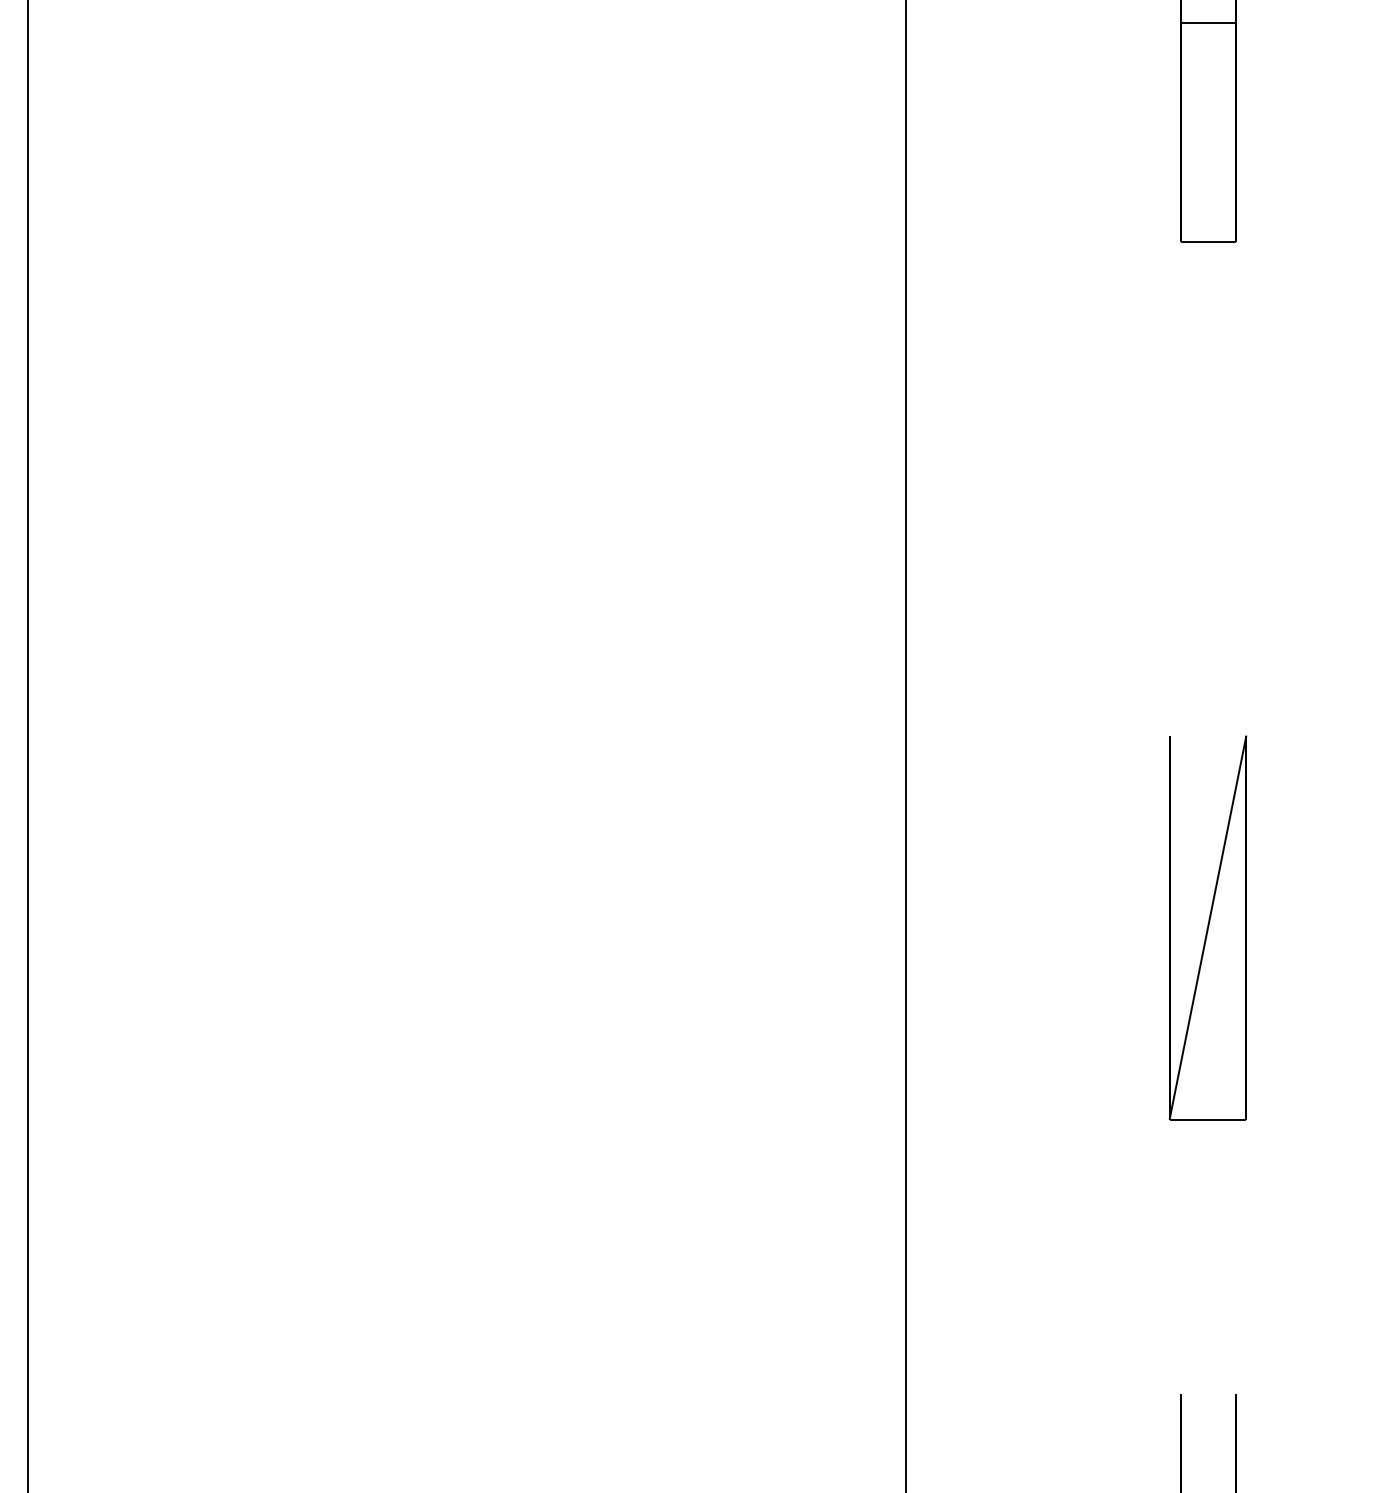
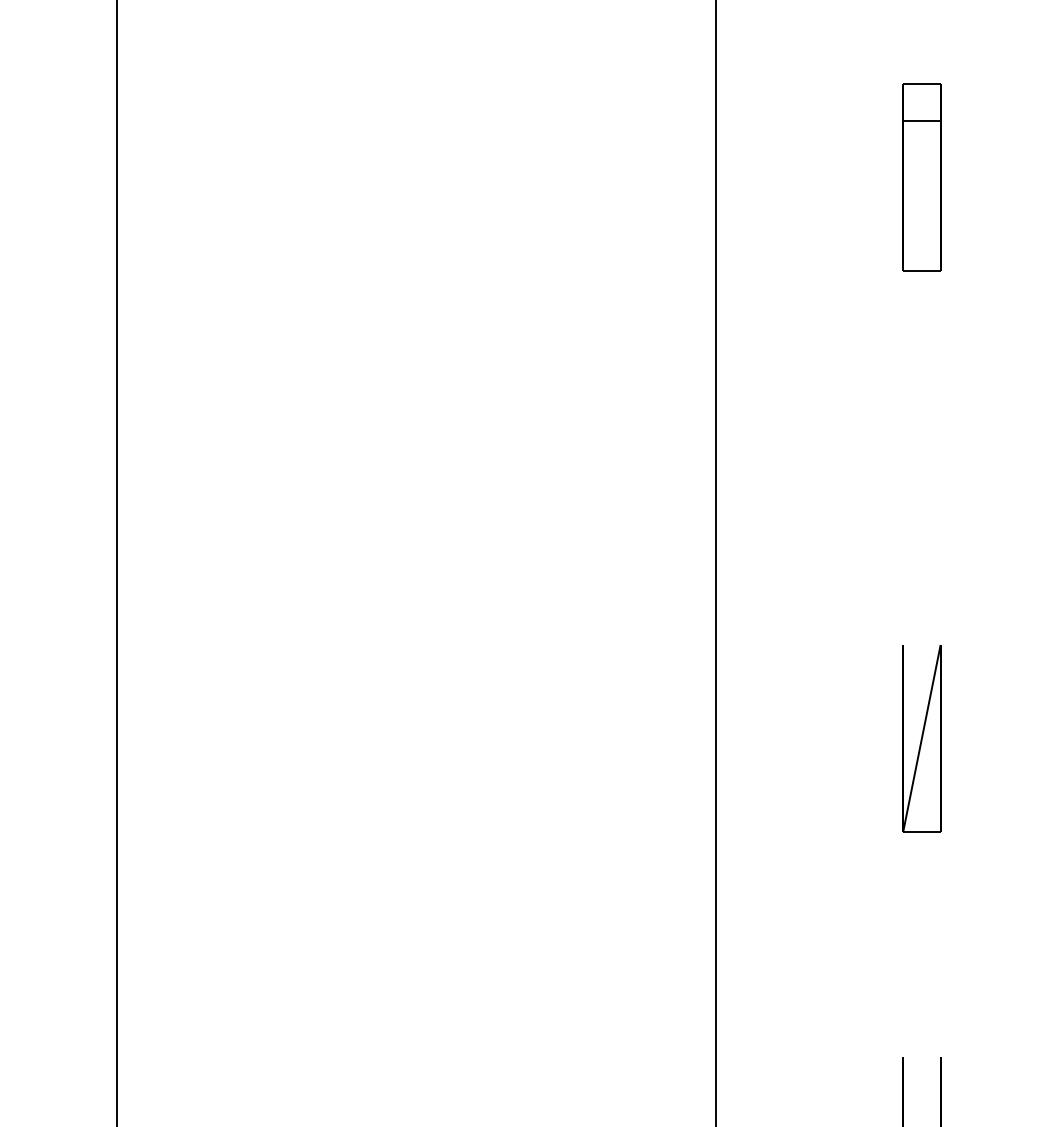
part: (1207, 927) -> (921, 738), size x0.71

